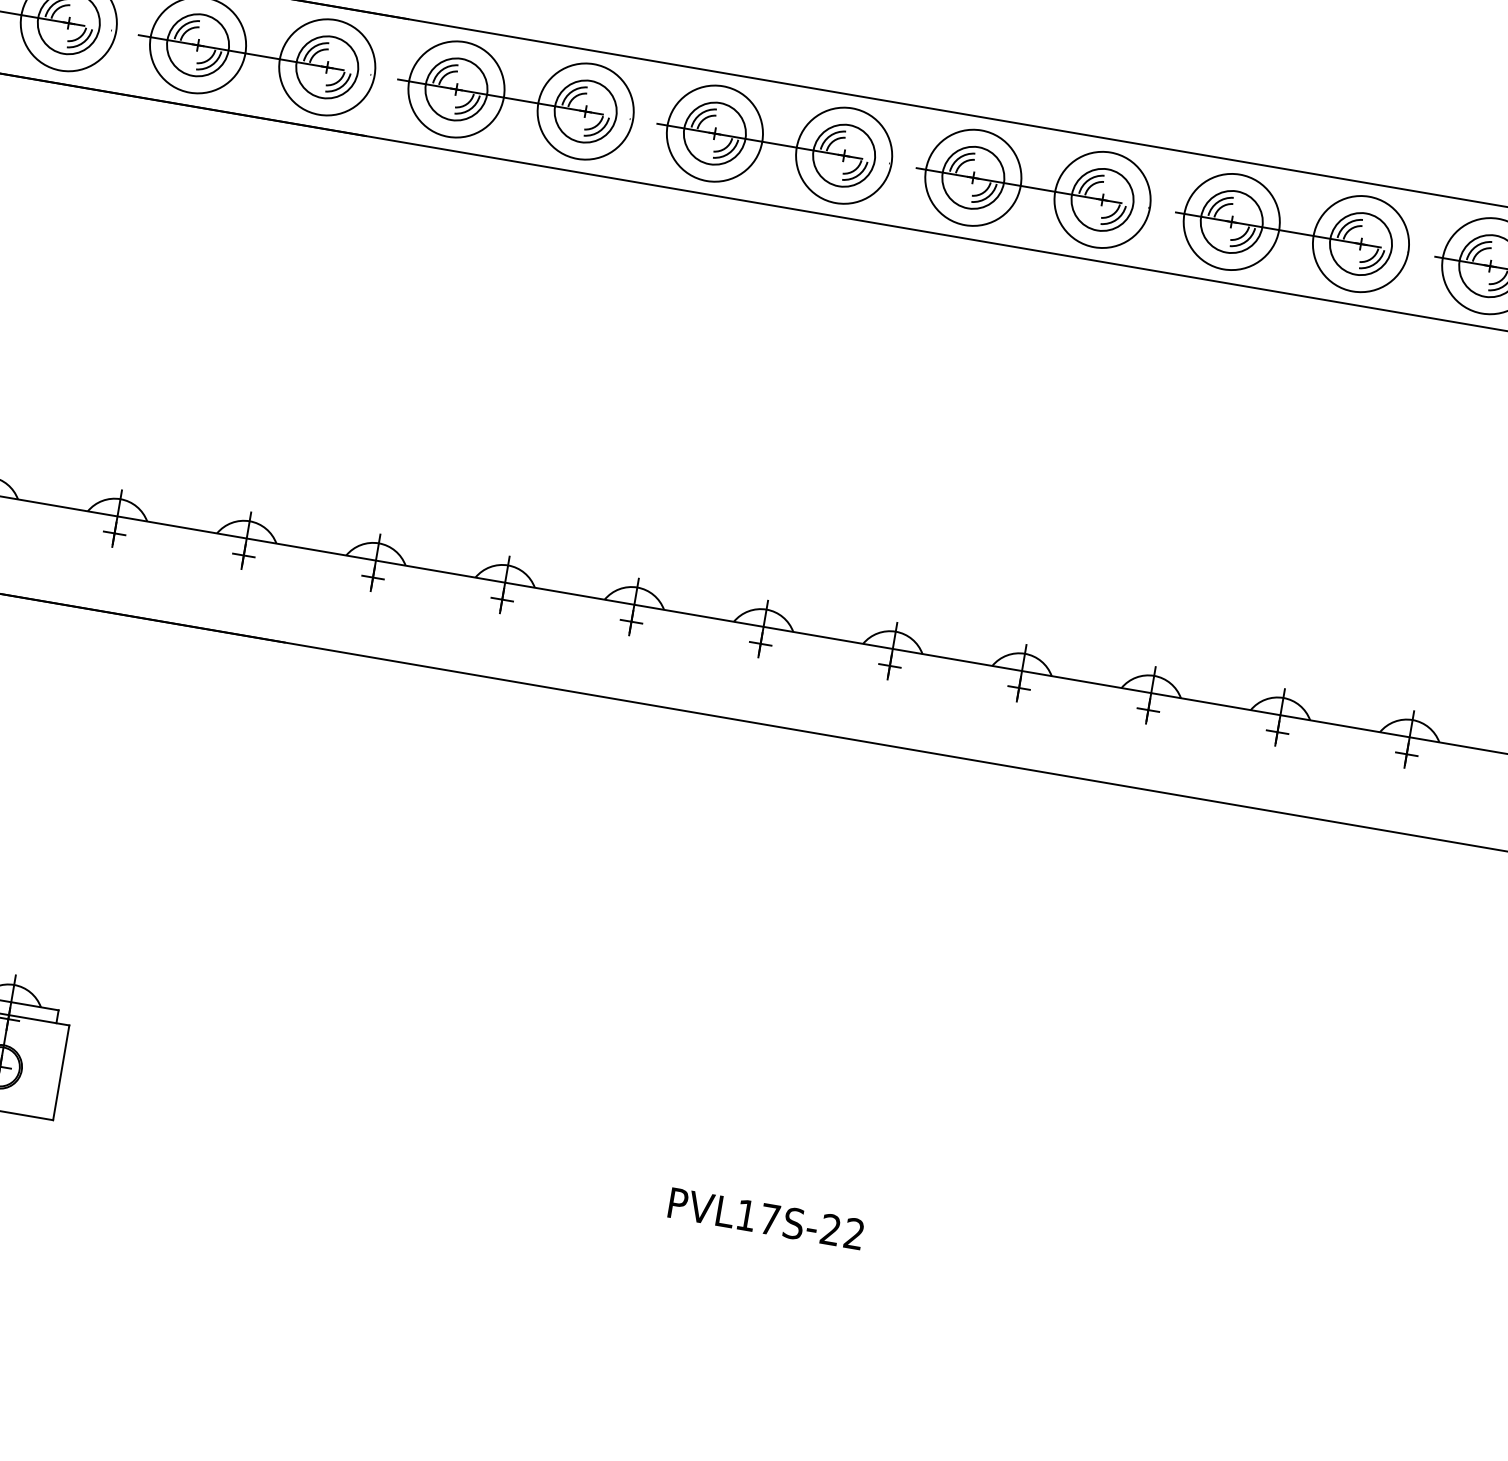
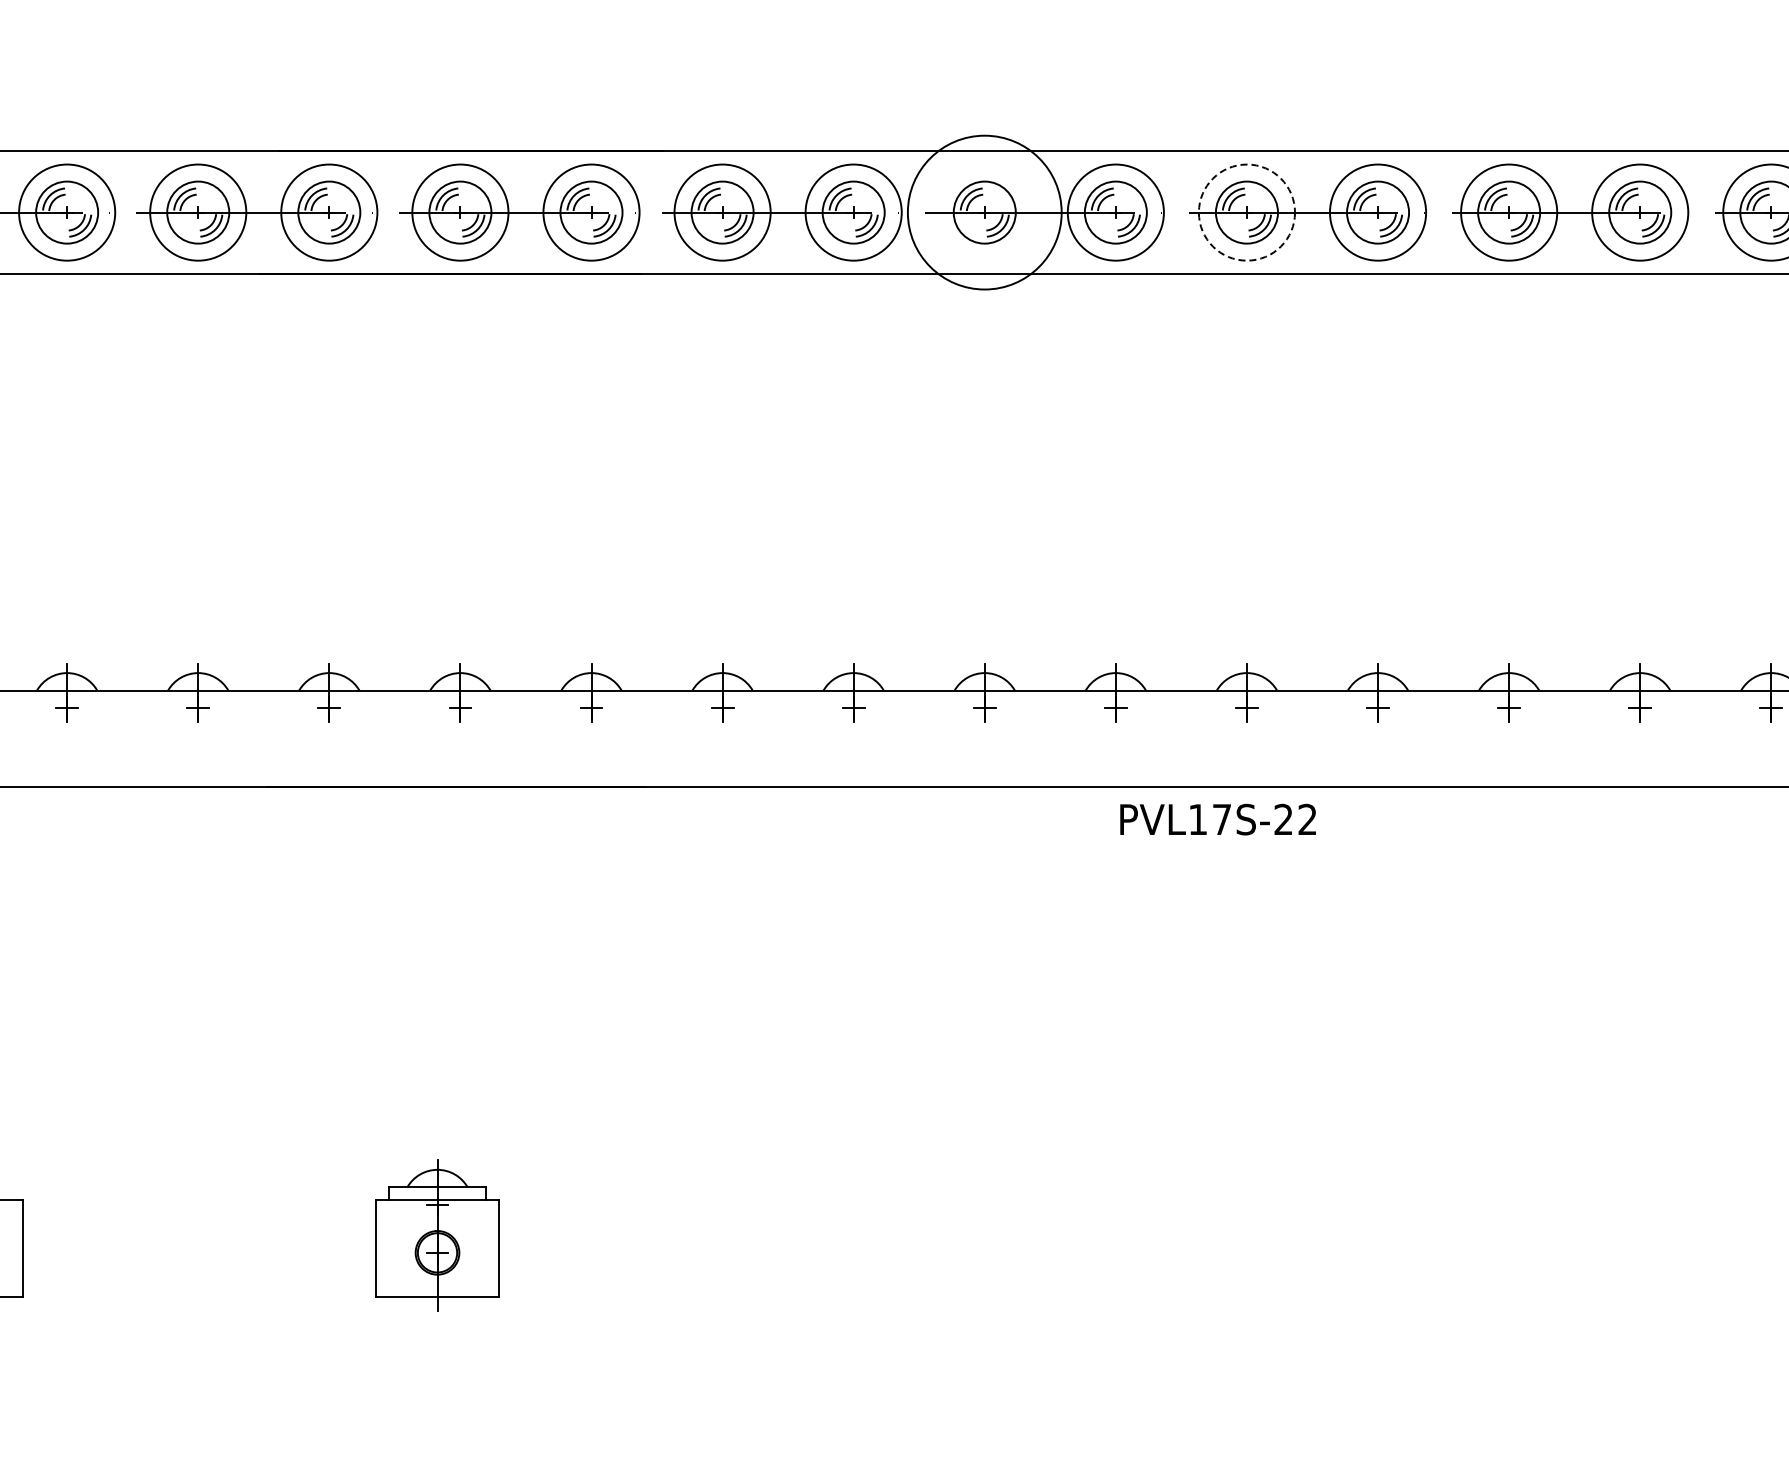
circle: (714, 133) -> (984, 212), size x1.6
circle: (972, 177) -> (1246, 212), solid -> dashed
text: (765, 1218) -> (1217, 819), moved

